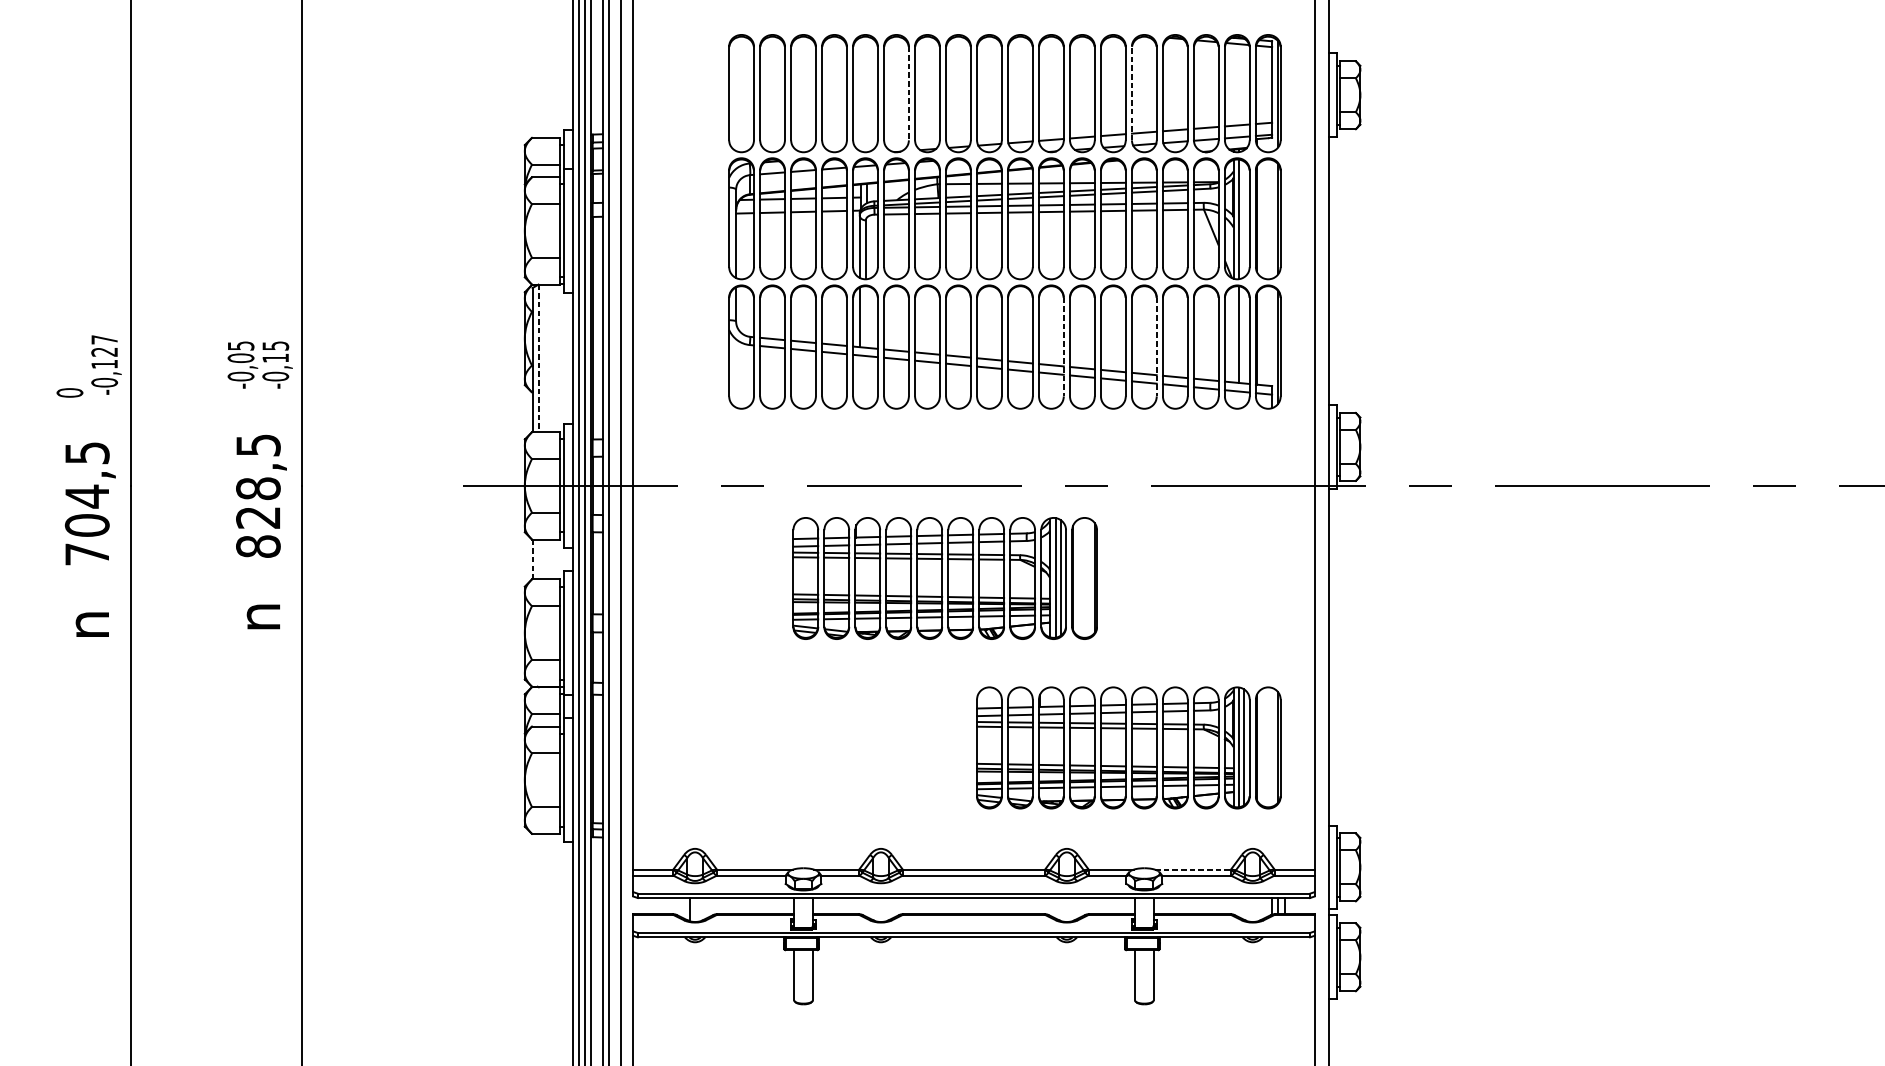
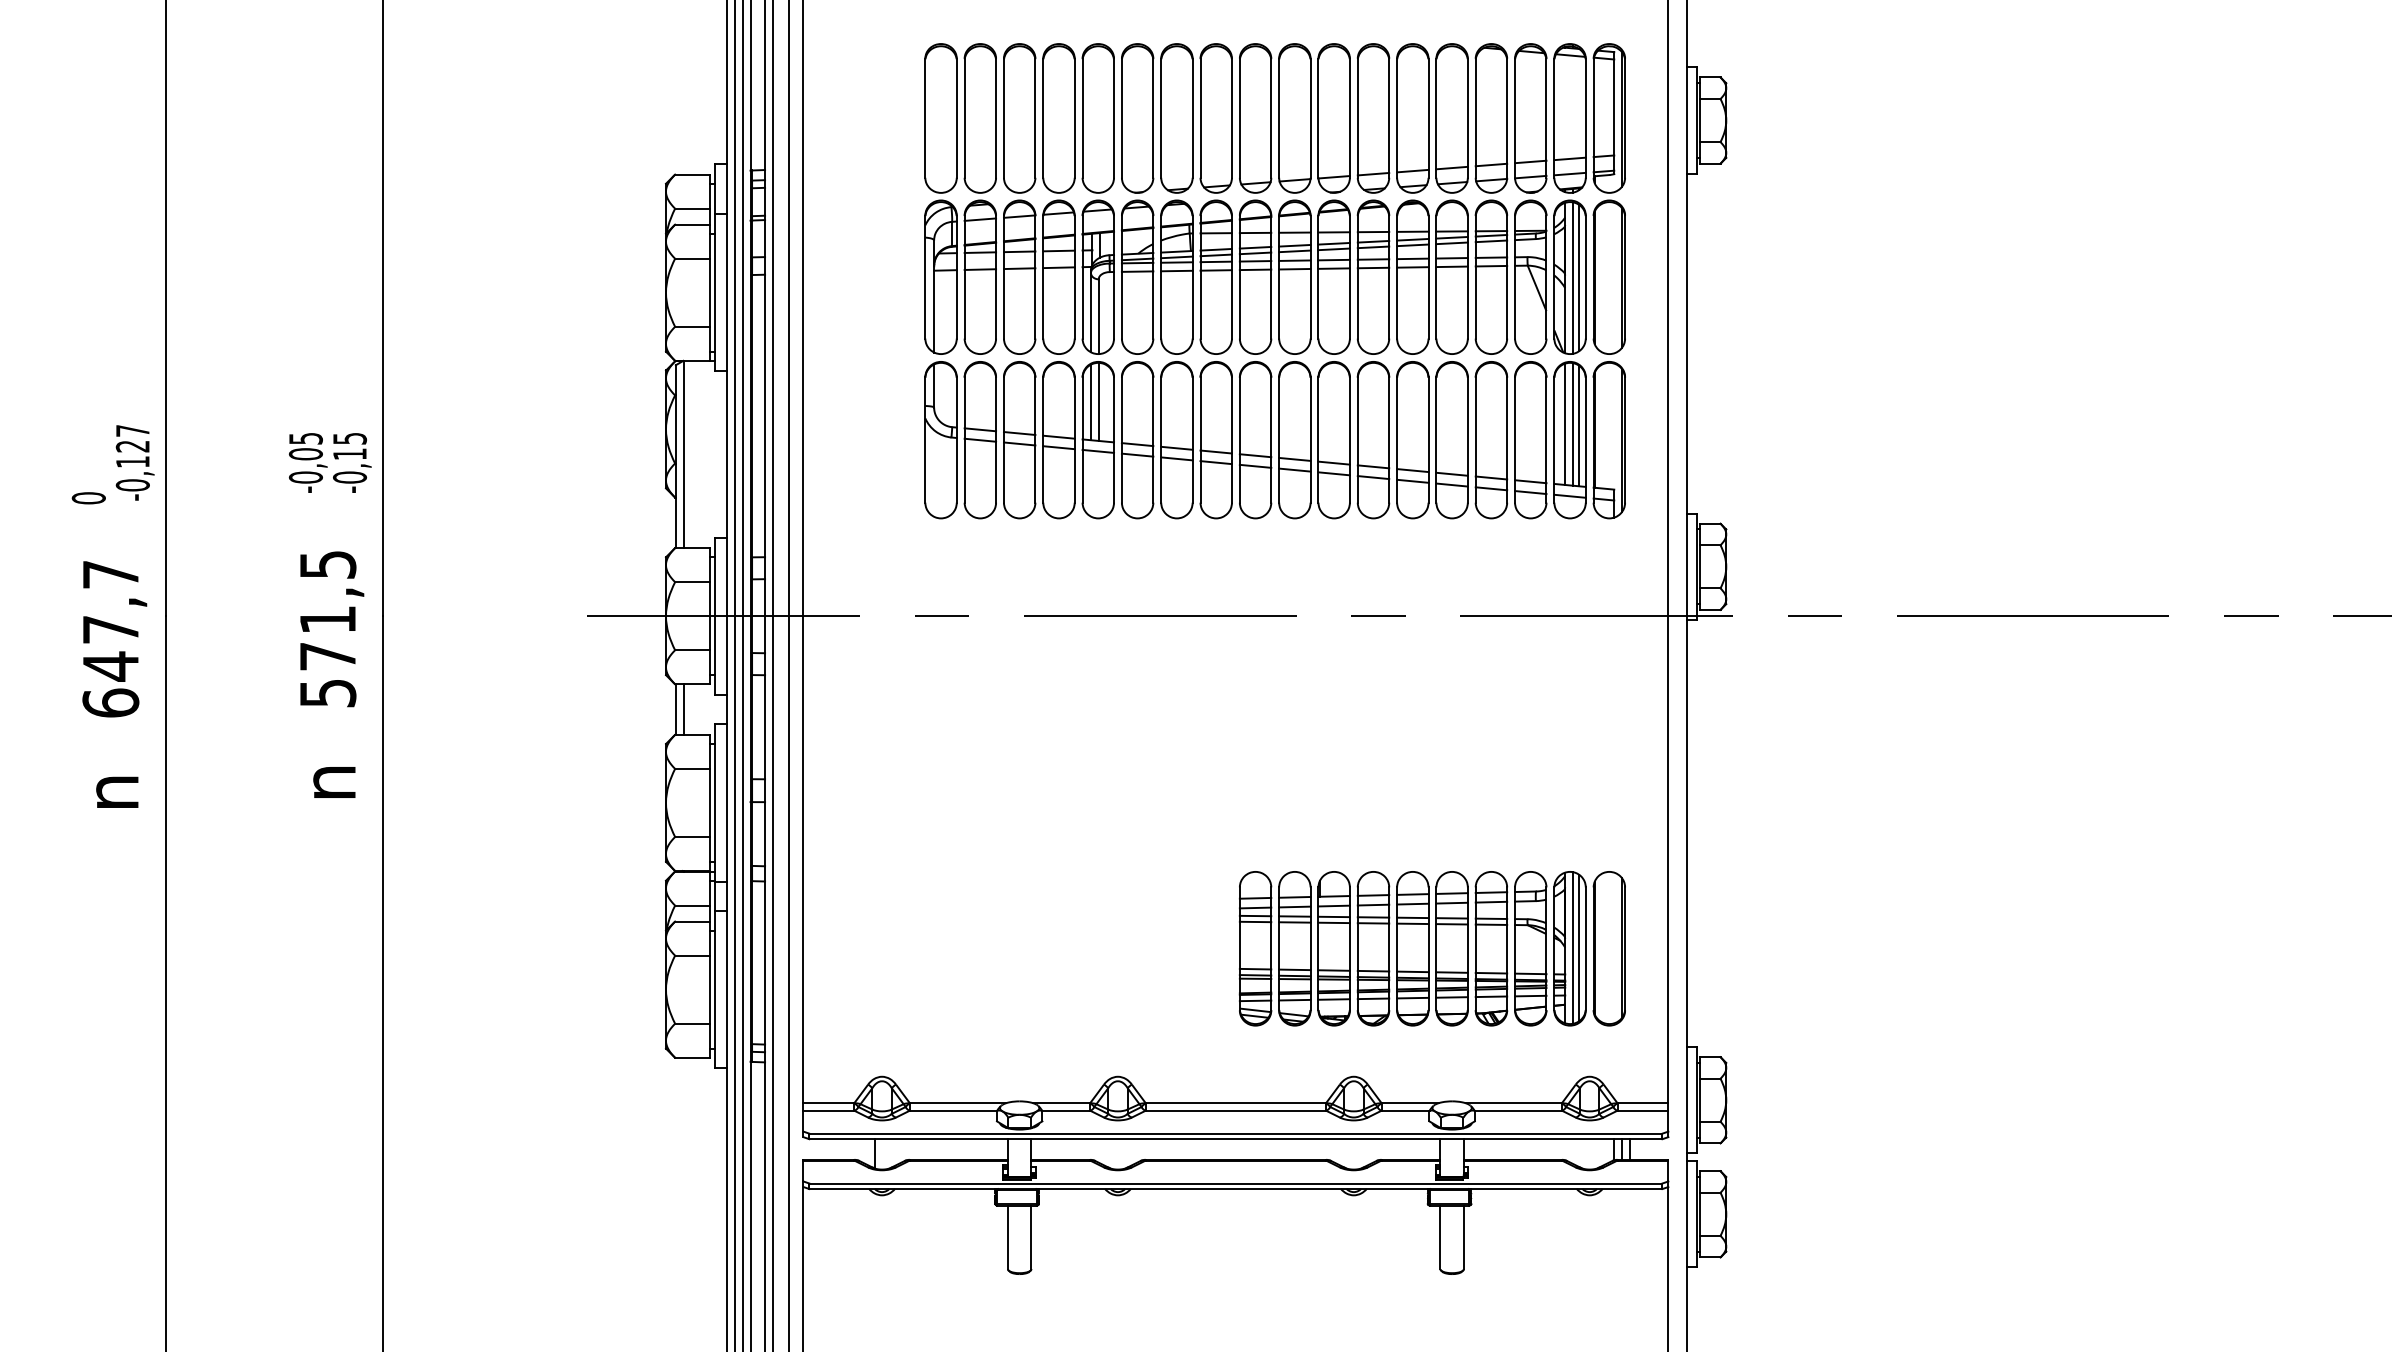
line: (909, 93) -> (1153, 118), dashed -> solid
line: (1132, 93) -> (1436, 118), dashed -> solid
line: (1243, 218) -> (1578, 277), added
line: (865, 316) -> (1098, 401), added
line: (1233, 334) -> (1565, 423), added
line: (1243, 335) -> (1578, 425), added
line: (1063, 347) -> (1349, 440), dashed -> solid
line: (1156, 347) -> (1467, 440), dashed -> solid
line: (538, 358) -> (683, 454), dashed -> solid
text: (87, 504) -> (110, 639), 704,5 -> 647,7
text: (258, 517) -> (327, 656), 828,5 -> 571,5
line: (538, 559) -> (683, 709), added
line: (532, 560) -> (675, 710), dashed -> solid
part: (944, 578) -> (1198, 733), removed
line: (1193, 869) -> (1514, 1103), dashed -> solid

